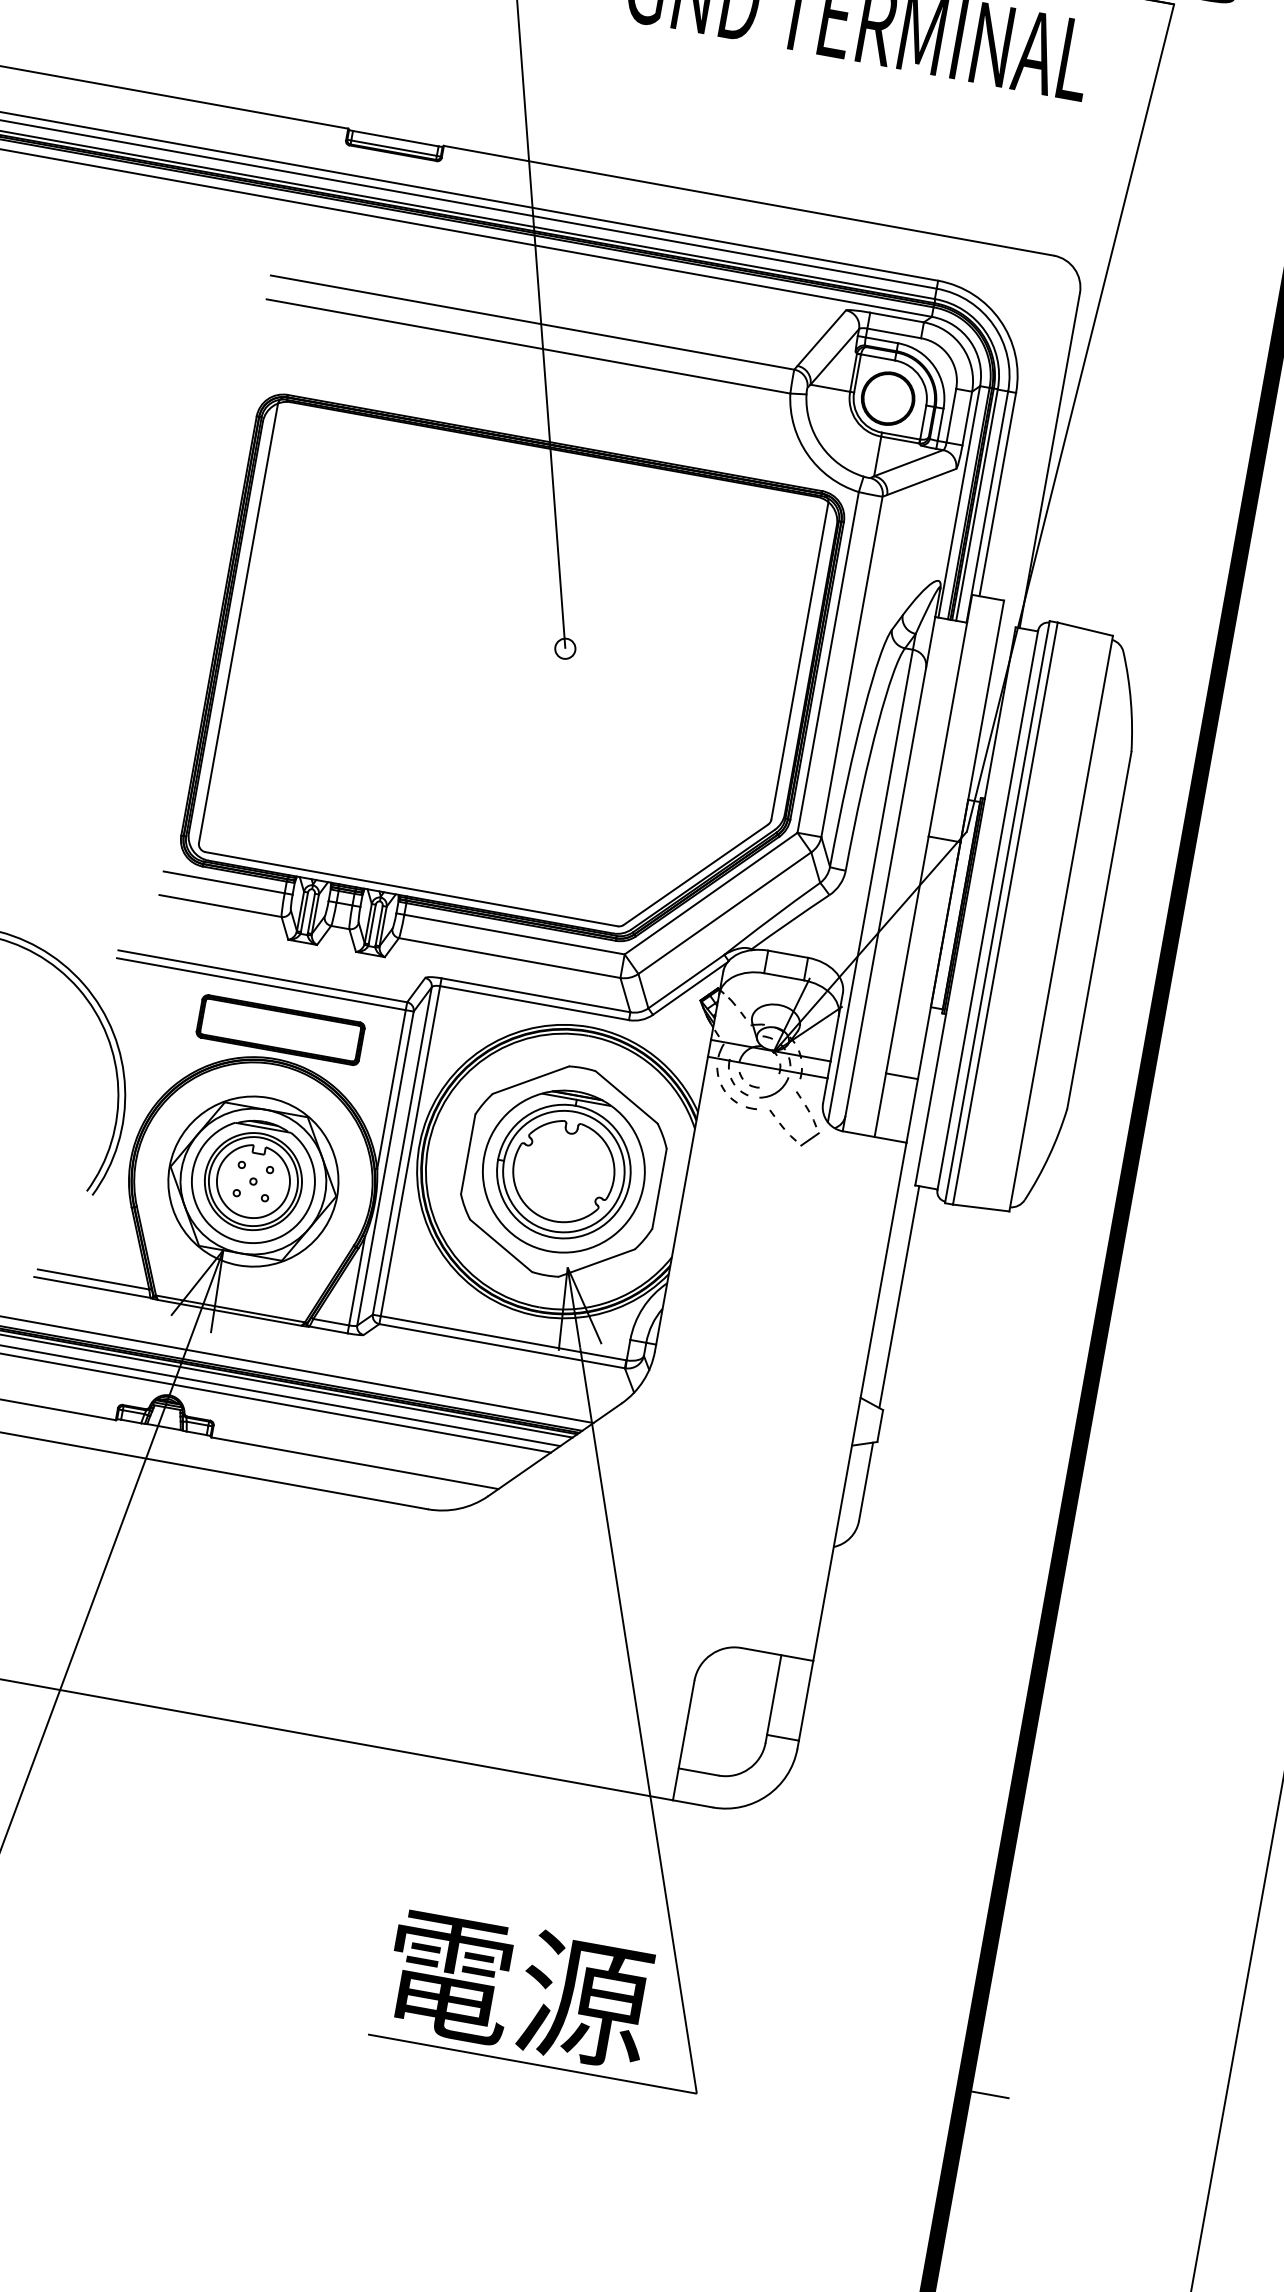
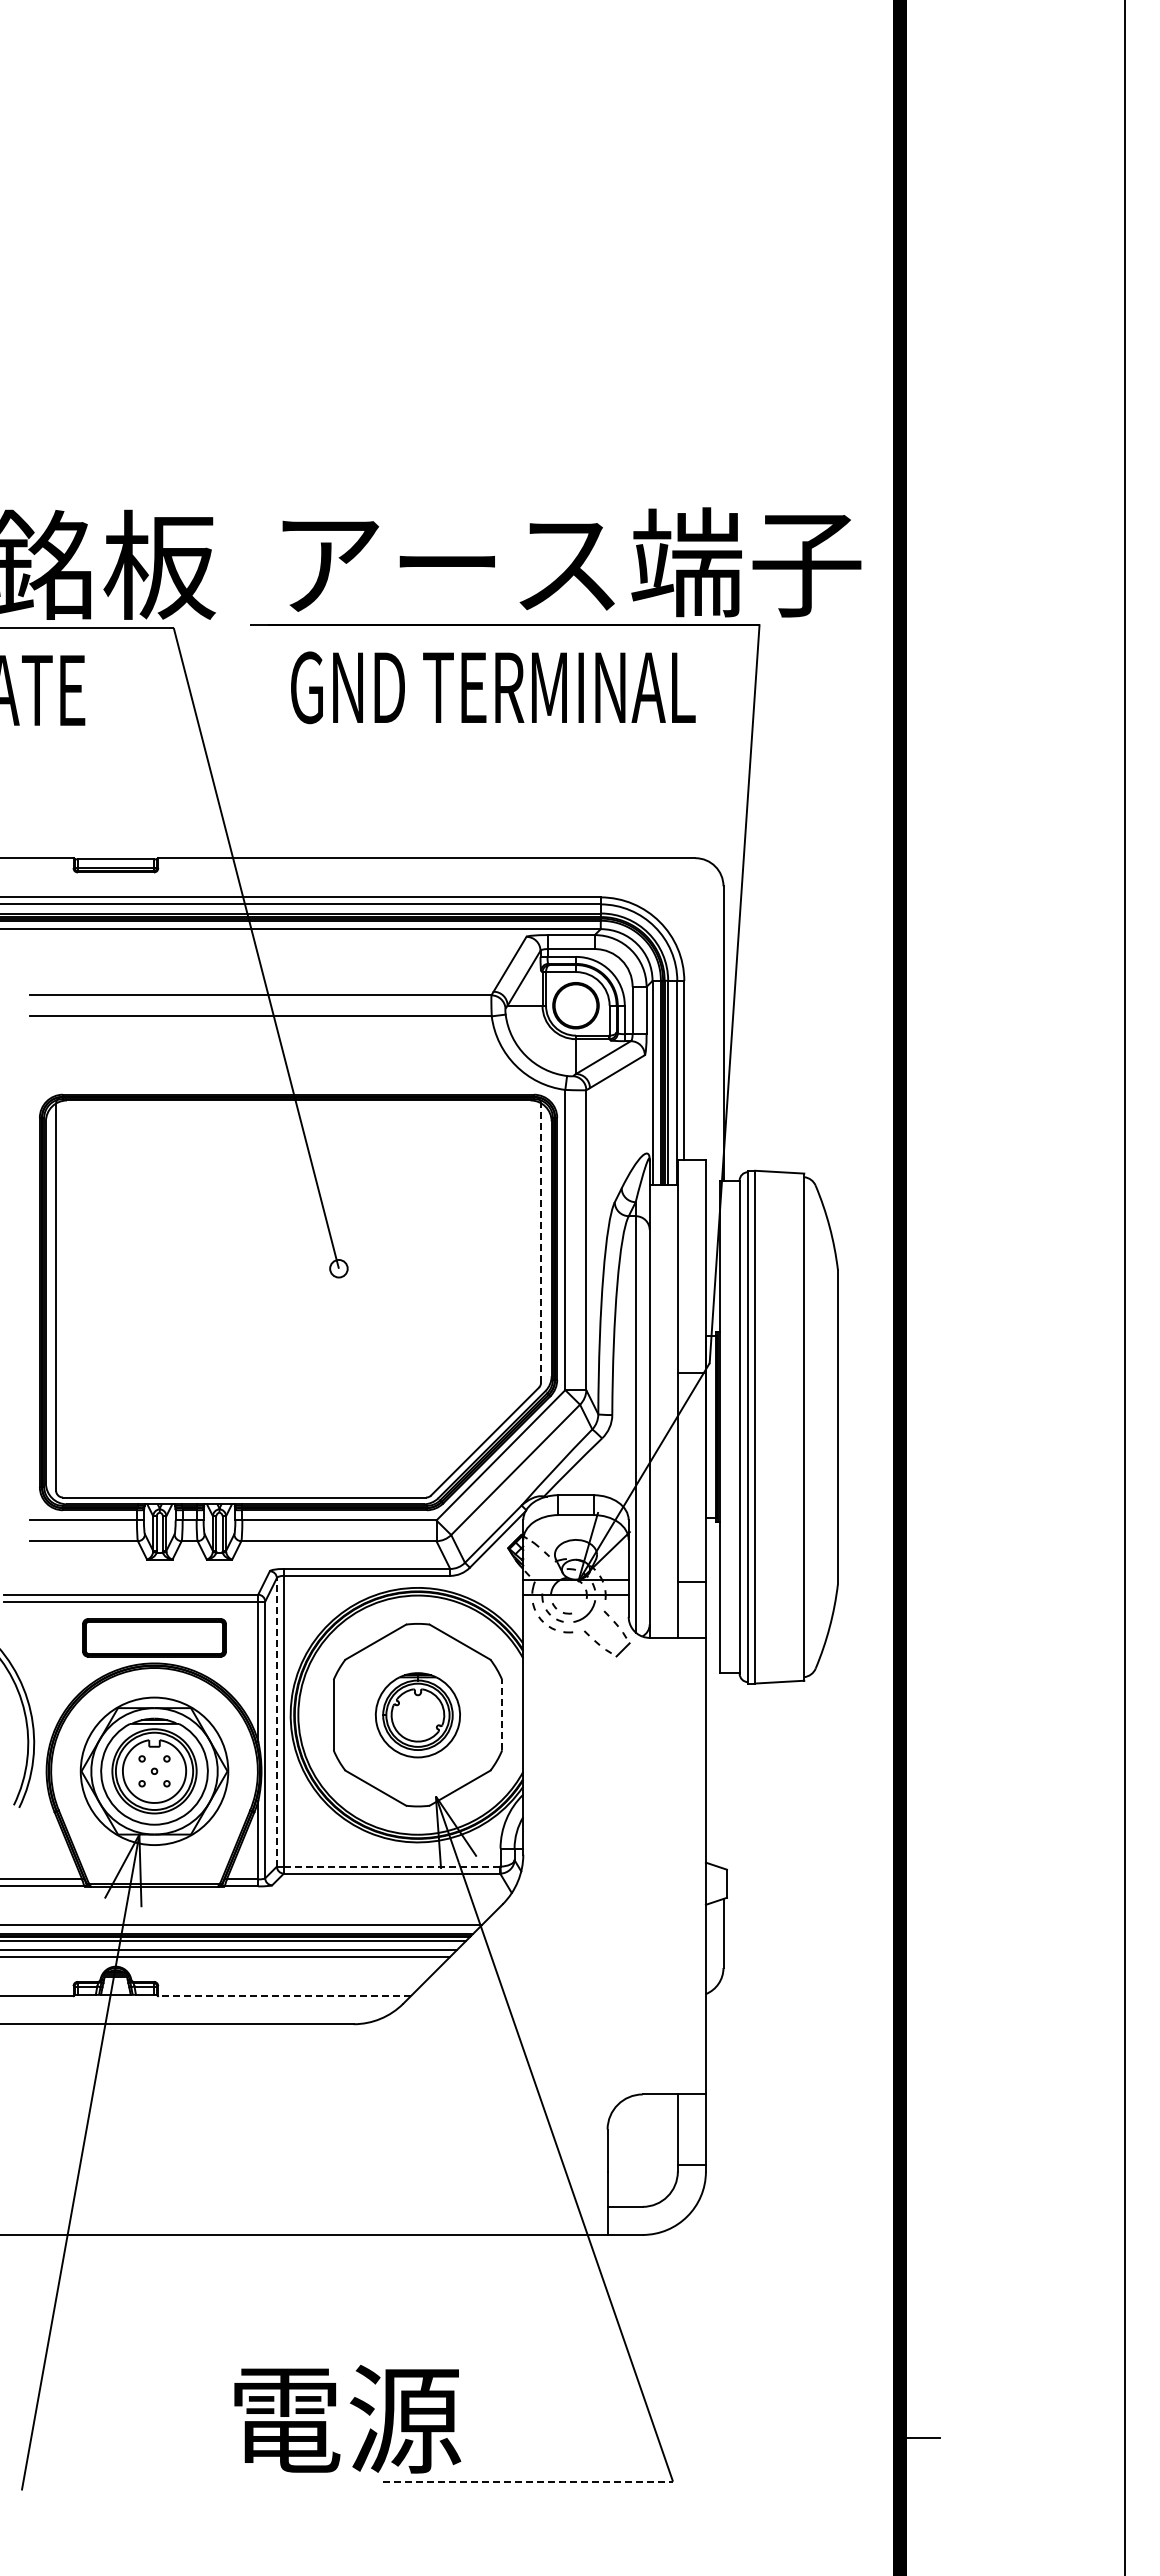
line: (799, 660) -> (540, 1242), solid -> dashed
line: (402, 1149) -> (276, 1721), solid -> dashed
part: (563, 1171) -> (417, 1715), size x0.6
line: (659, 1188) -> (502, 1714), solid -> dashed
line: (899, 1296) -> (723, 1770), removed
line: (504, 1338) -> (392, 1866), solid -> dashed
line: (353, 1463) -> (283, 1996), solid -> dashed
text: (519, 1988) -> (347, 2419), moved
line: (532, 2063) -> (528, 2481), solid -> dashed

